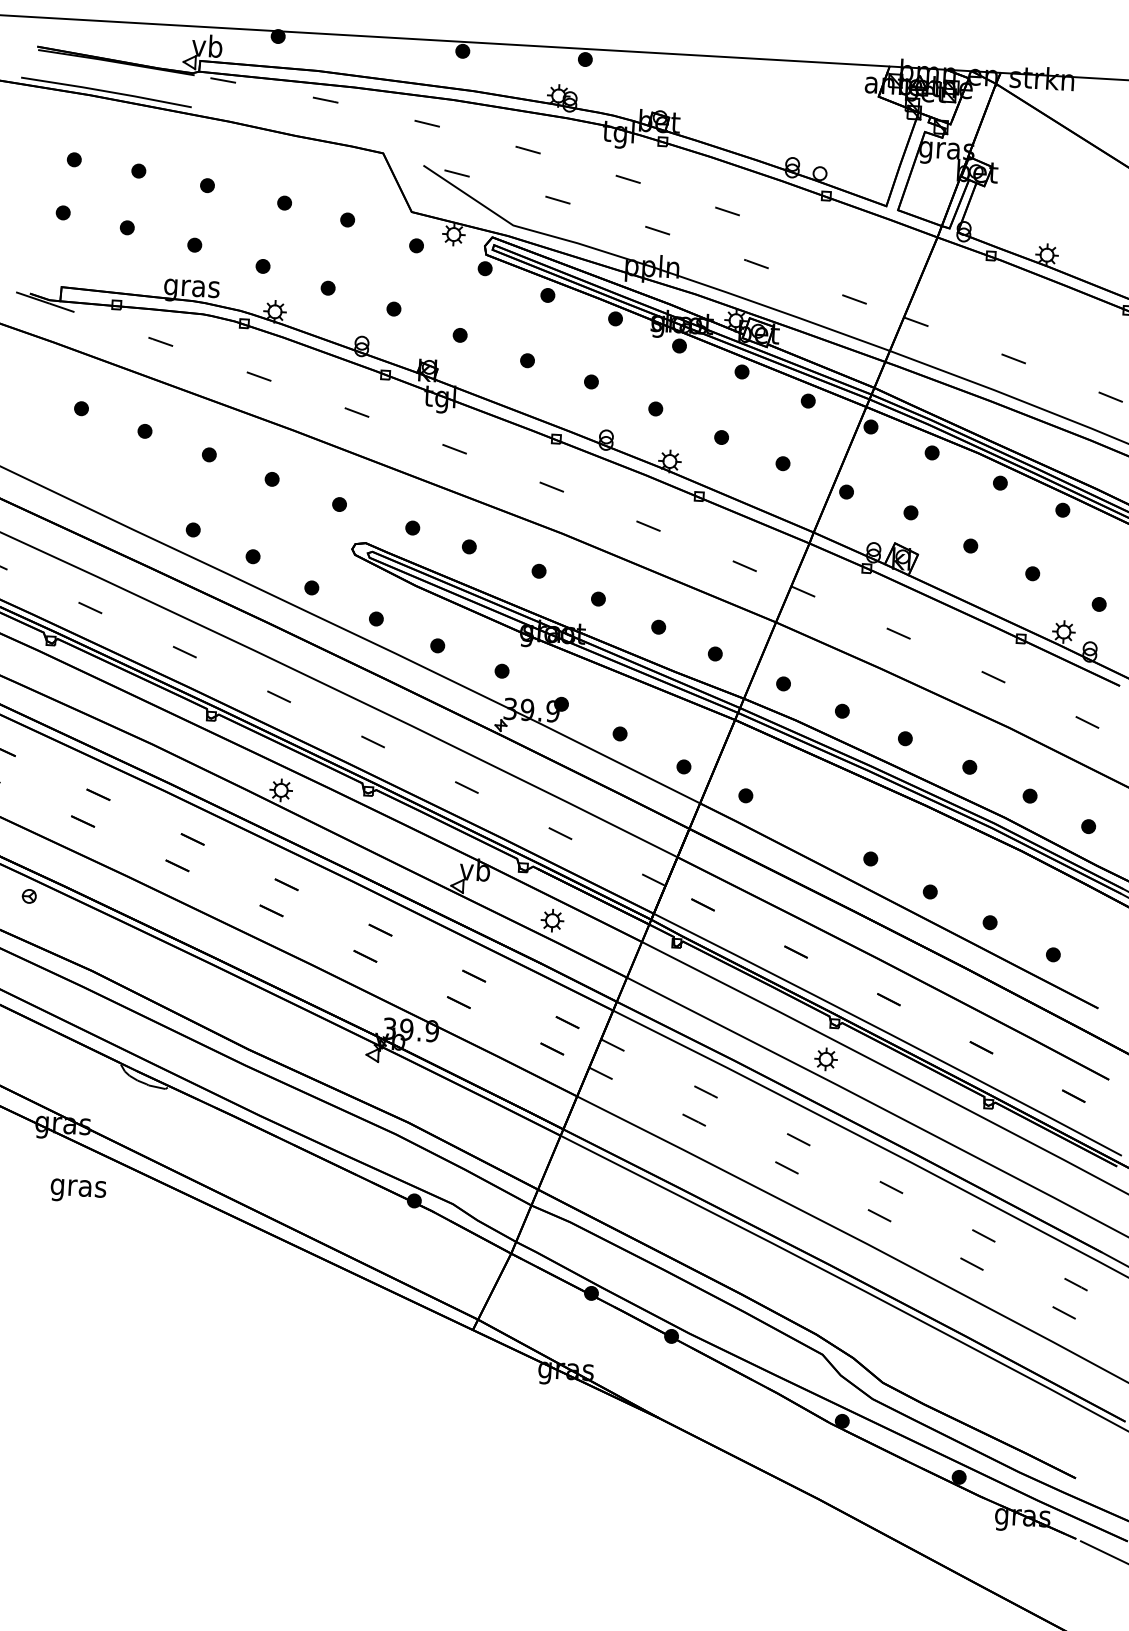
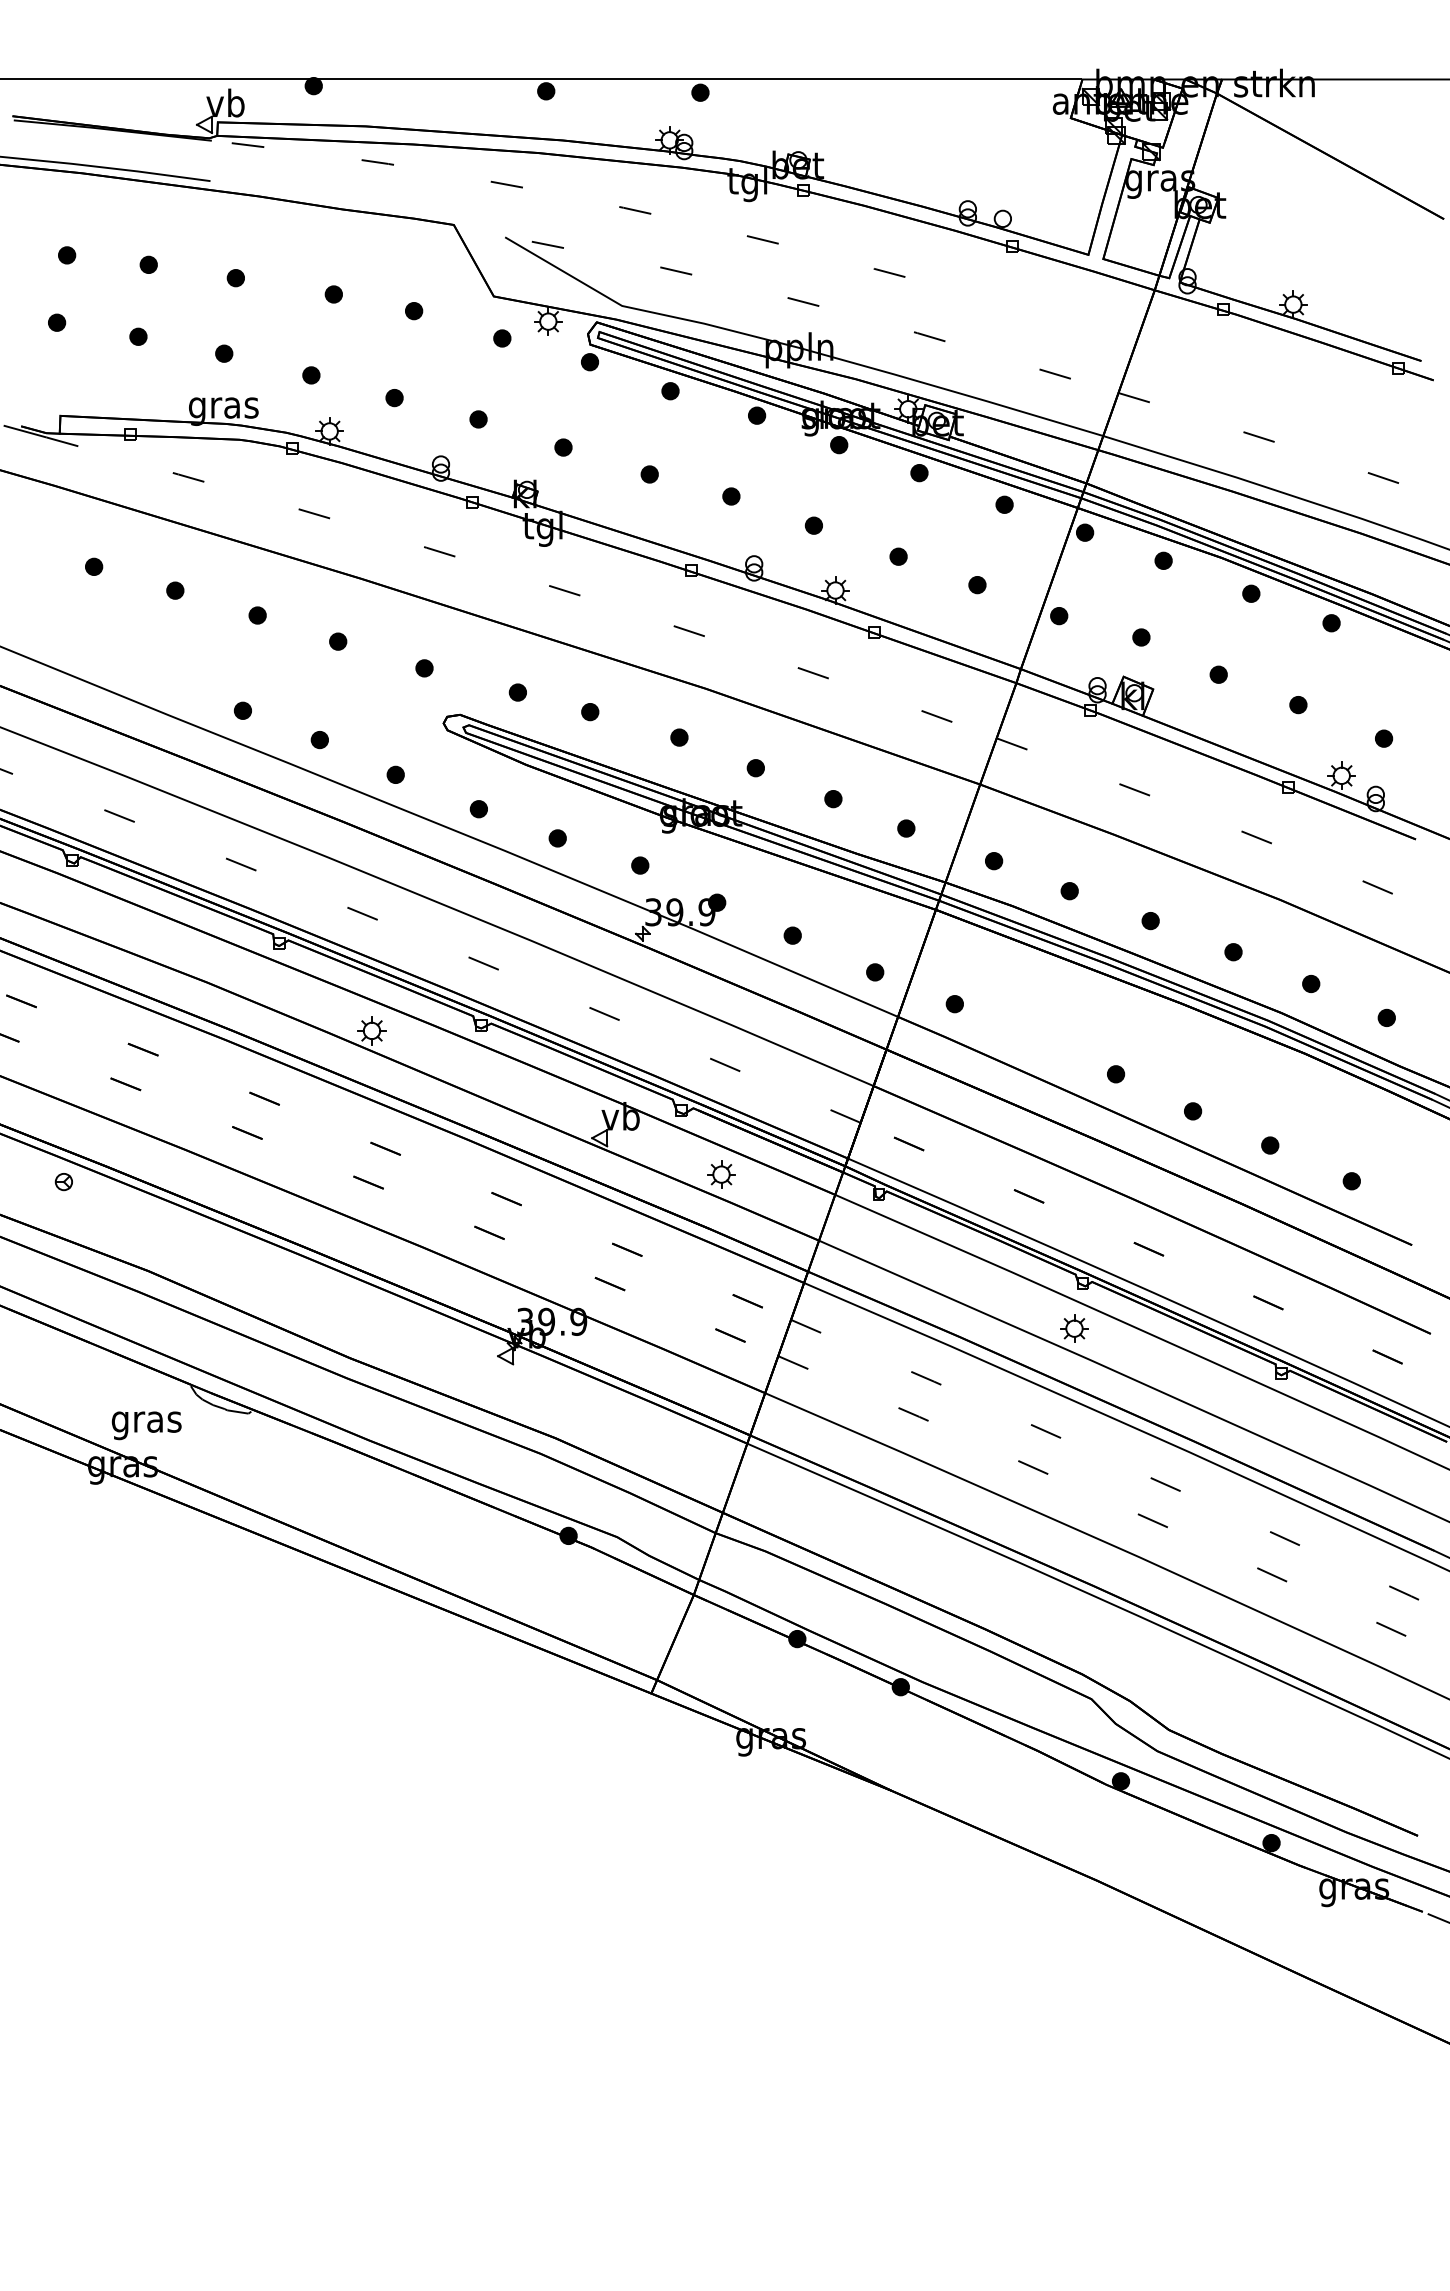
text: (78, 1190) -> (146, 1425), moved

